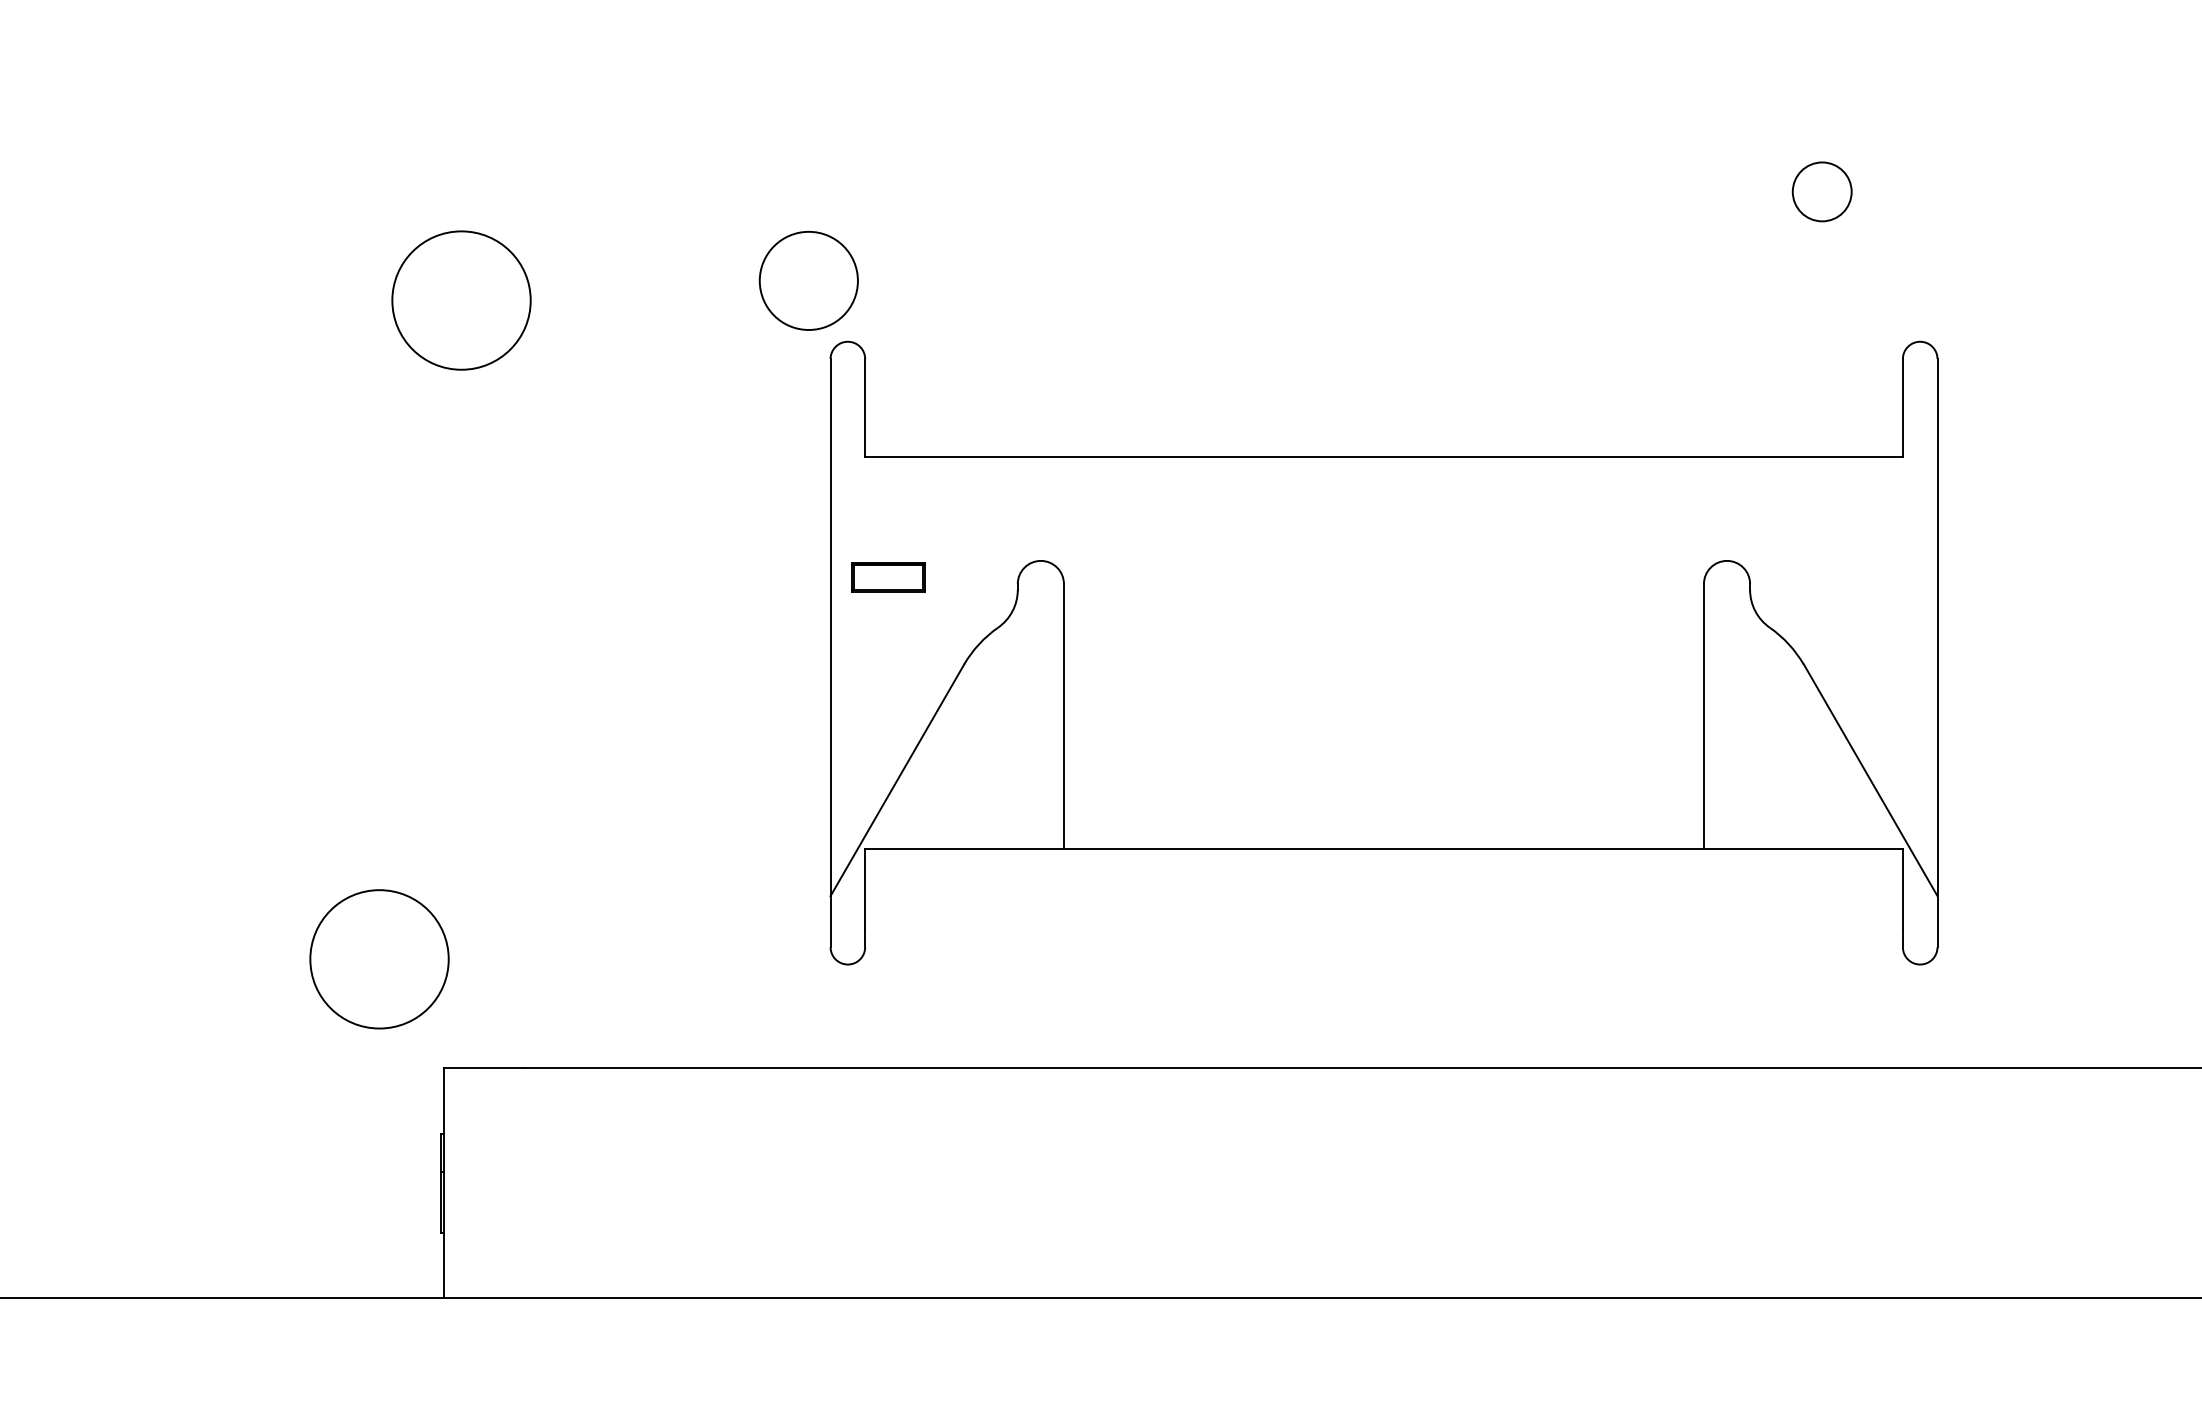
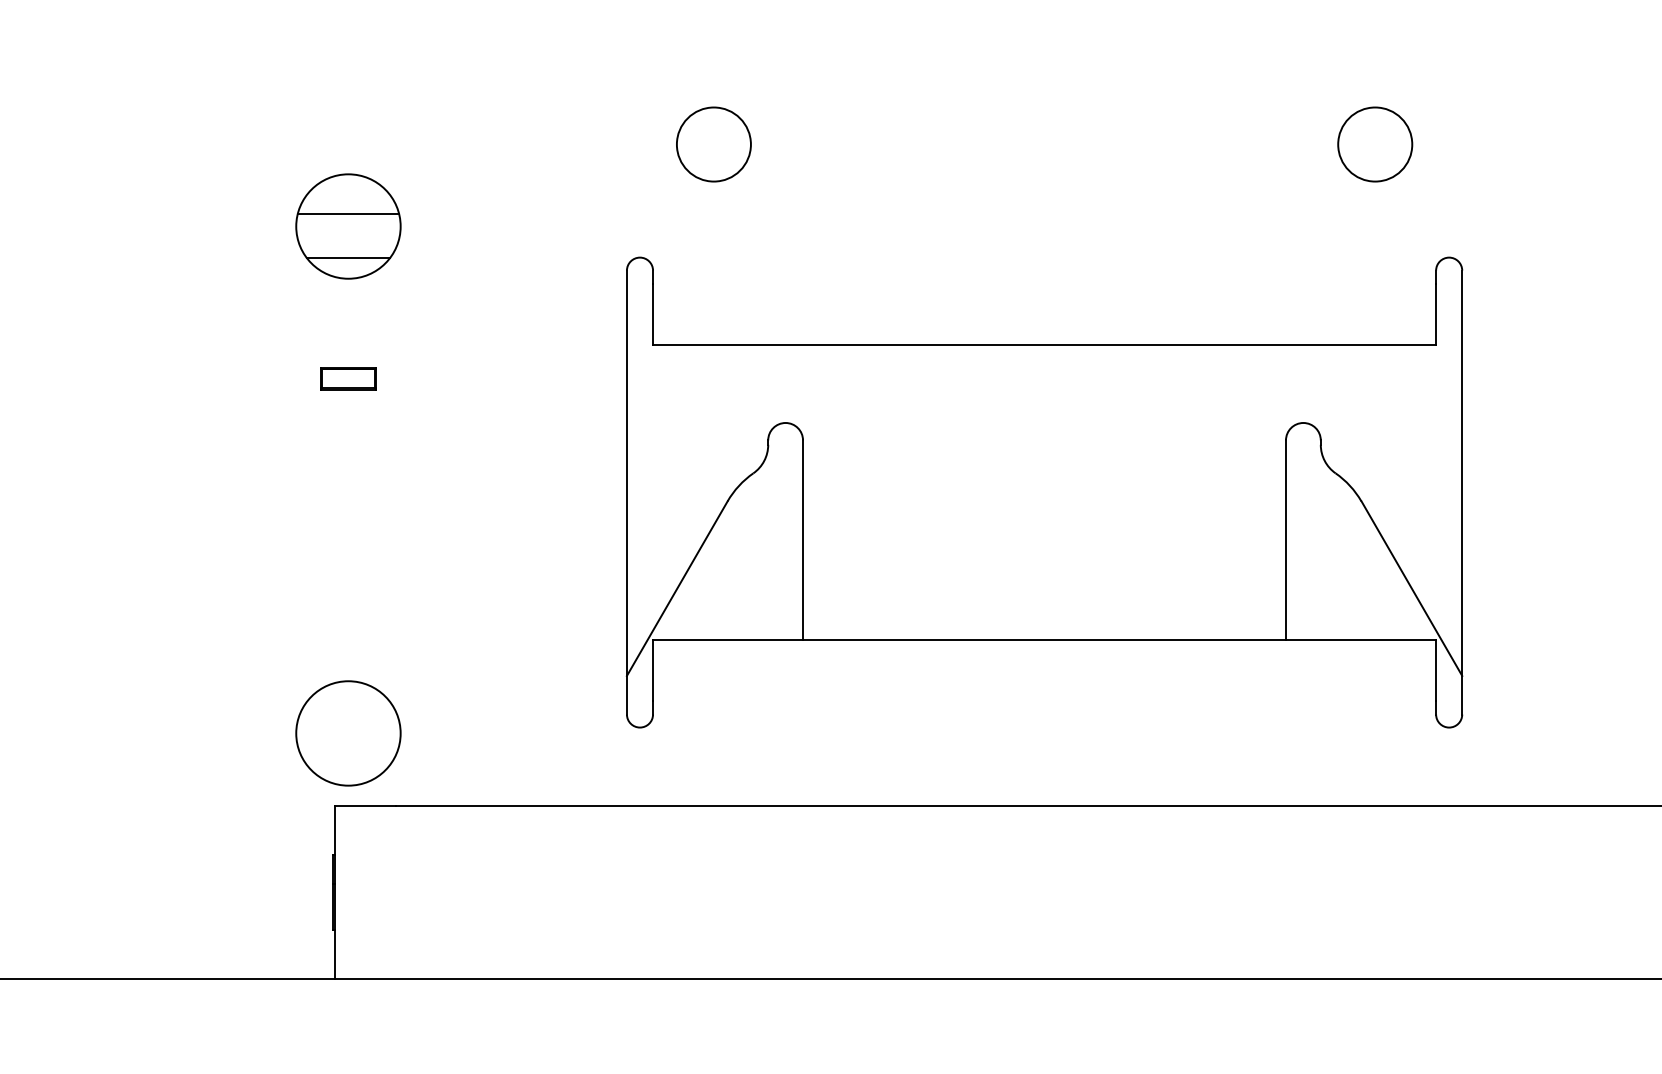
circle: (1822, 191) -> (1375, 144), size x1.67
circle: (808, 280) -> (713, 144), moved
line: (461, 284) -> (348, 214), added
line: (461, 341) -> (348, 257), added
part: (888, 577) -> (348, 378), moved
circle: (379, 959) -> (348, 733), moved

